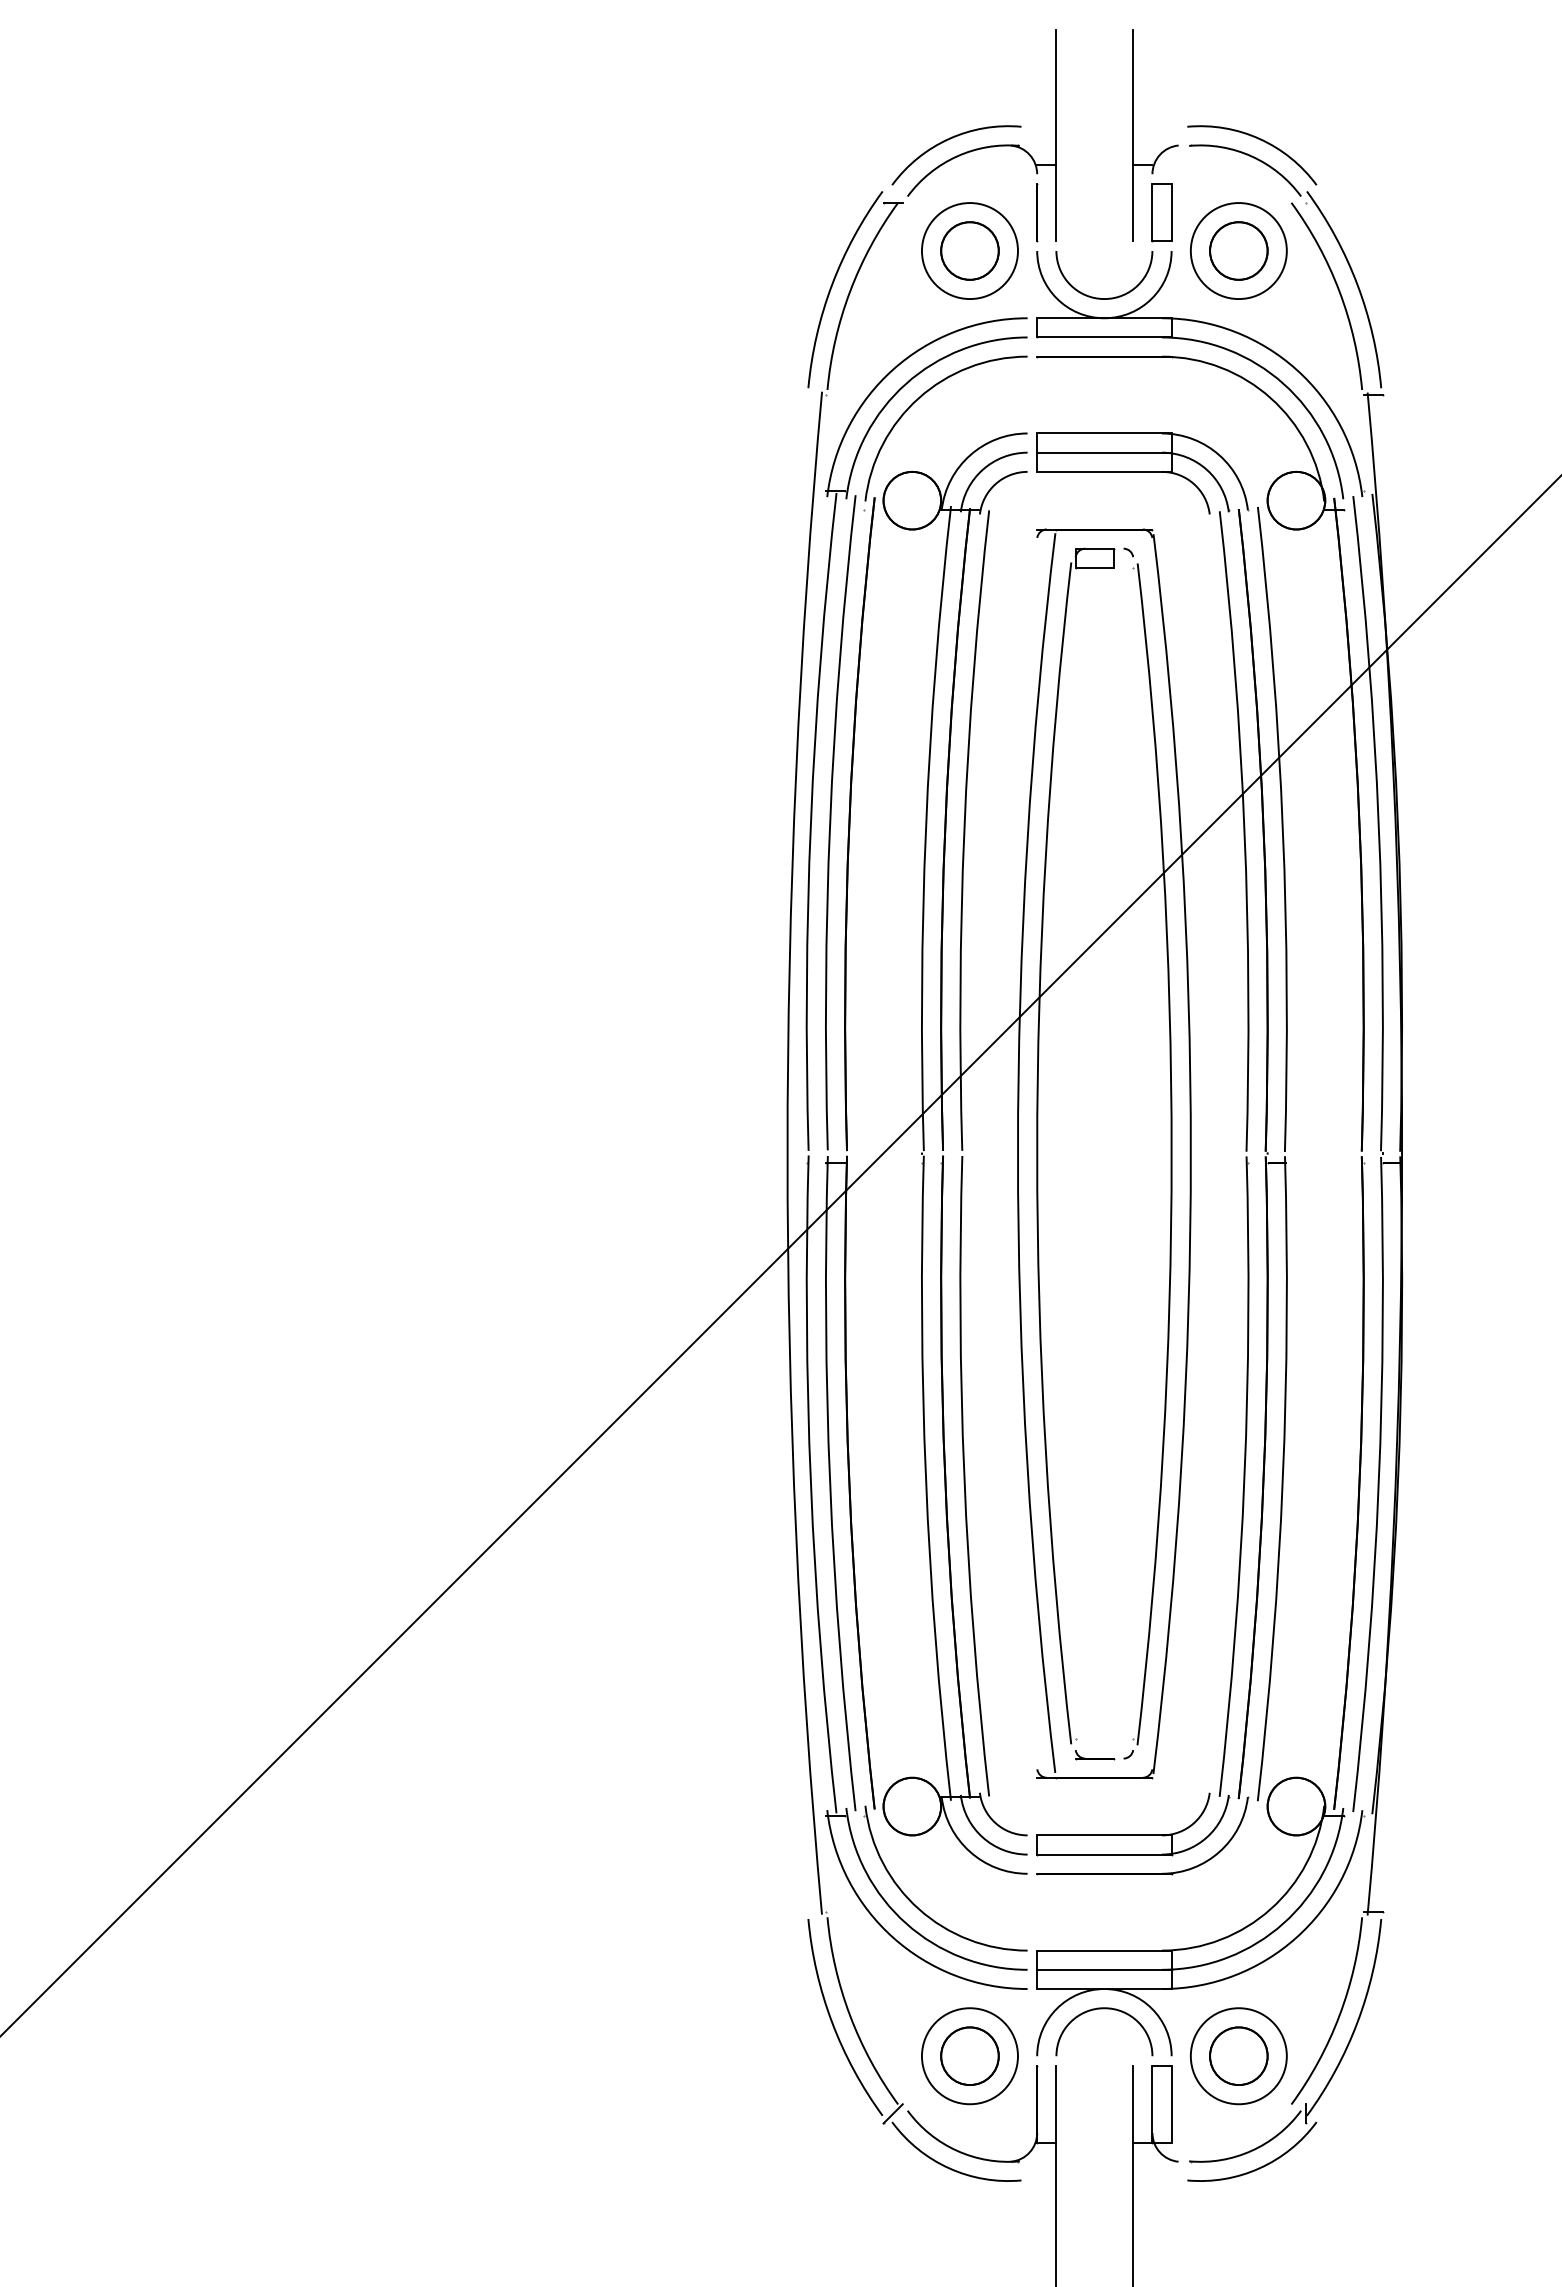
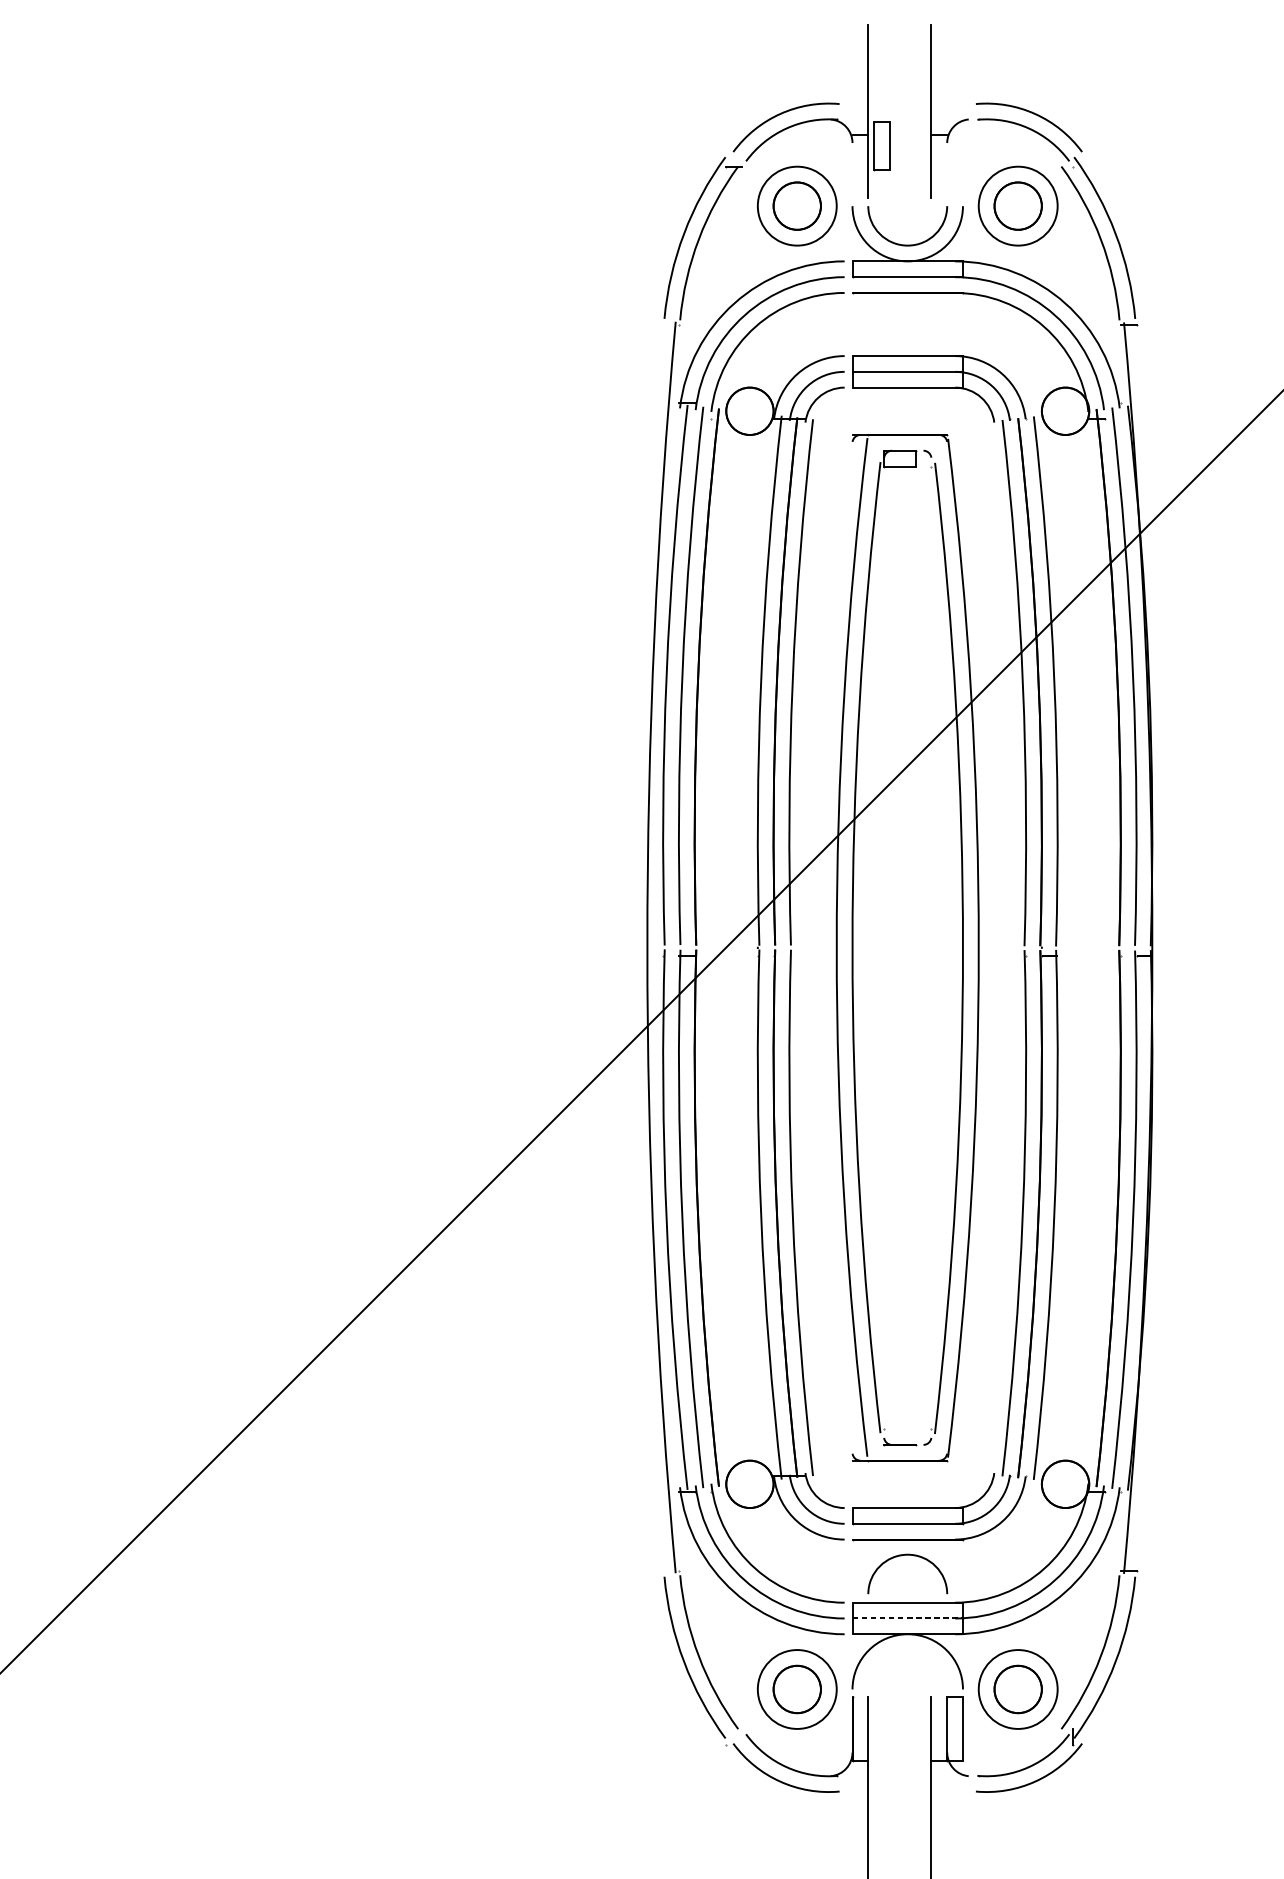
line: (1037, 212) -> (852, 174), removed
part: (1161, 212) -> (881, 145), moved
line: (1104, 1969) -> (907, 1618), solid -> dashed
curve: (1104, 2009) -> (907, 1555), moved
line: (892, 2113) -> (733, 1736), removed

